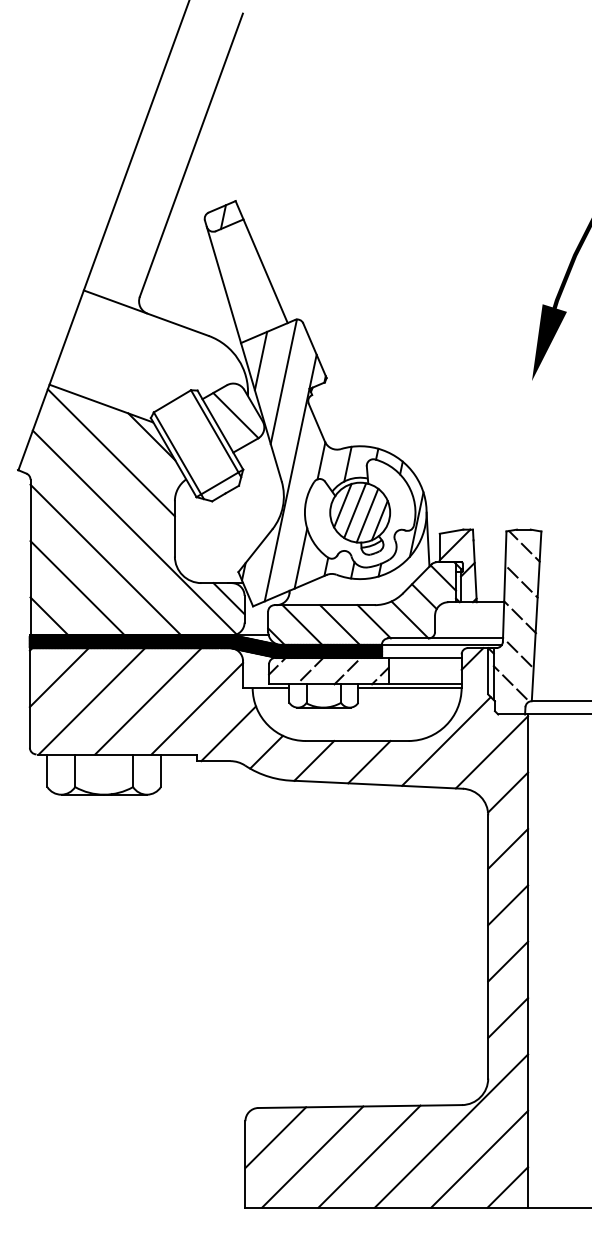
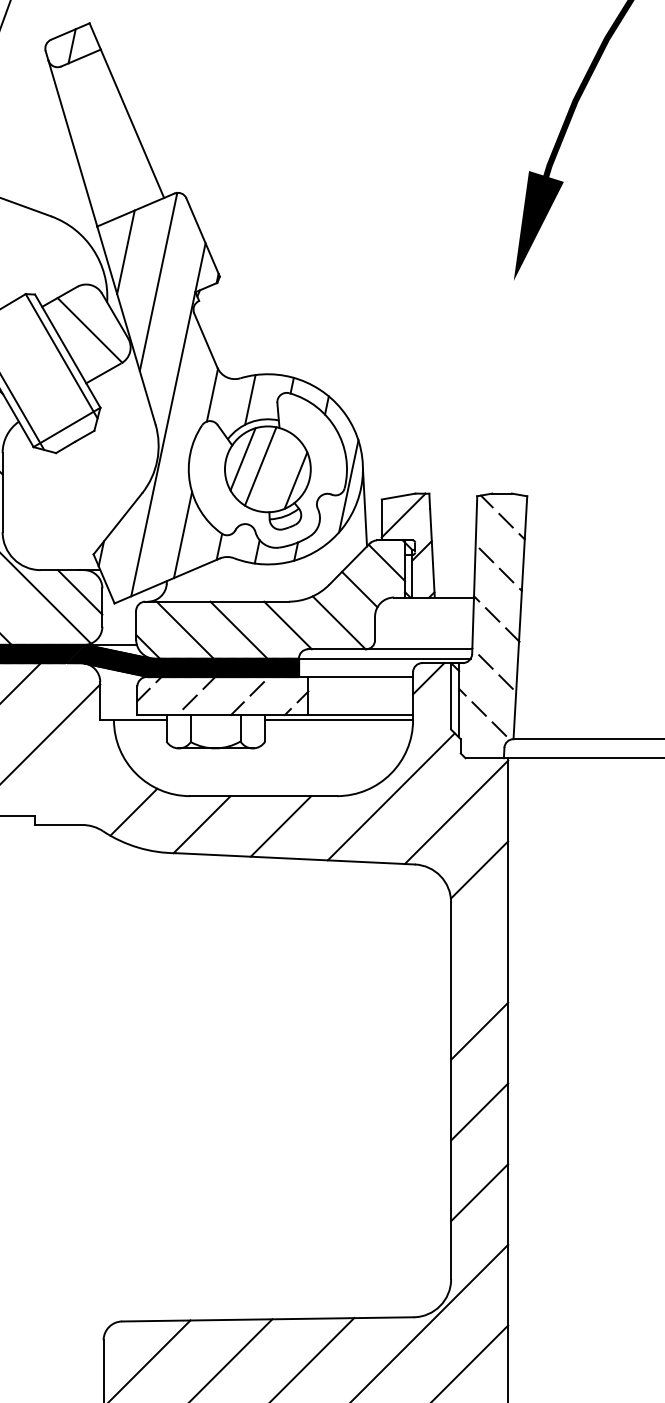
line: (367, 515) -> (278, 473), removed
line: (228, 733) -> (79, 785), removed
line: (508, 848) -> (480, 950), removed

